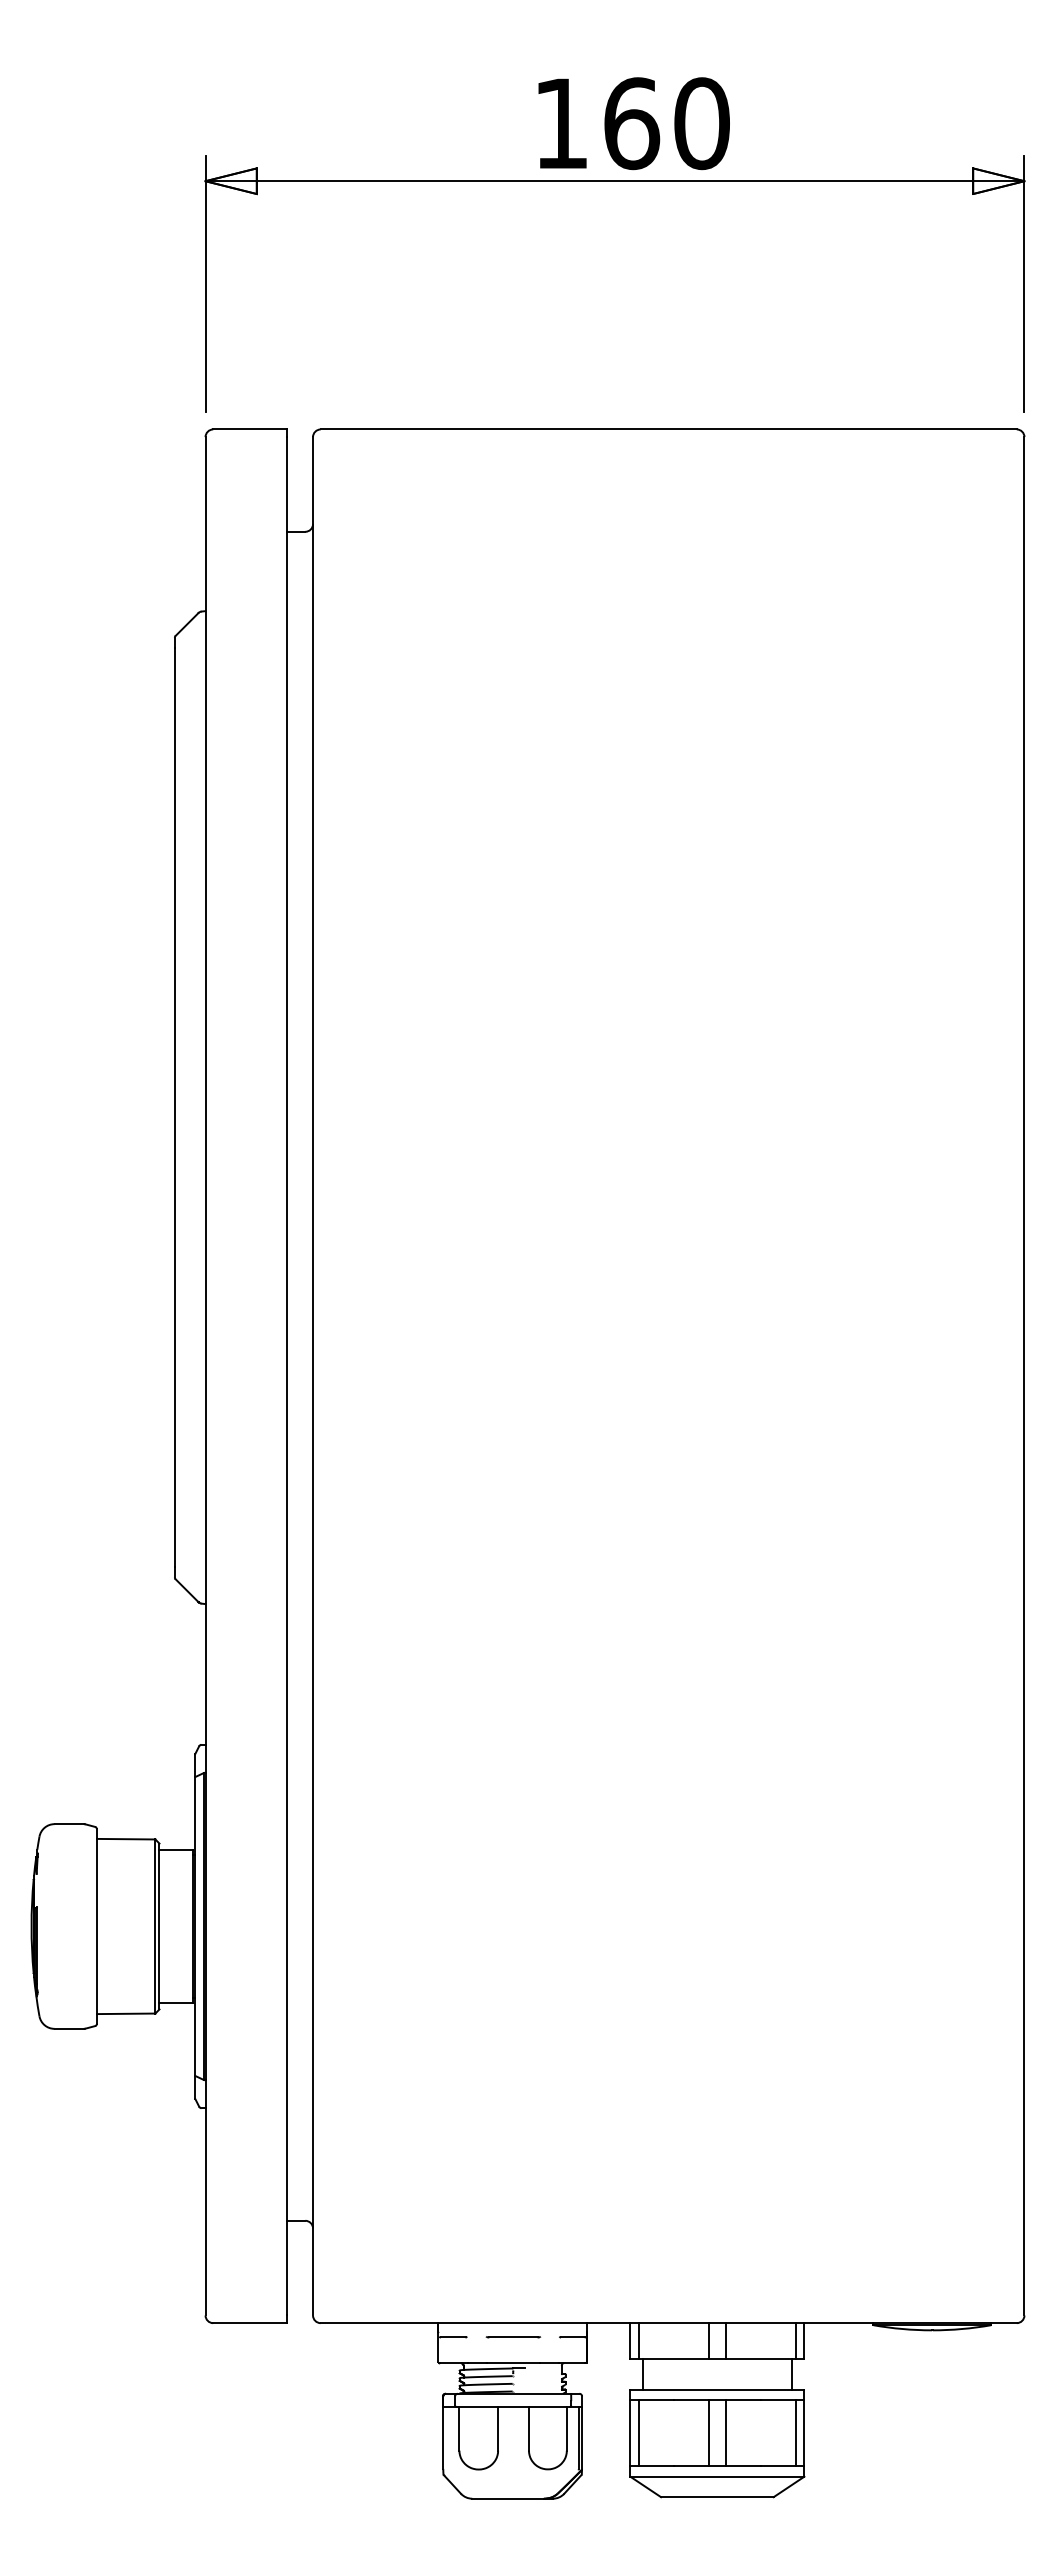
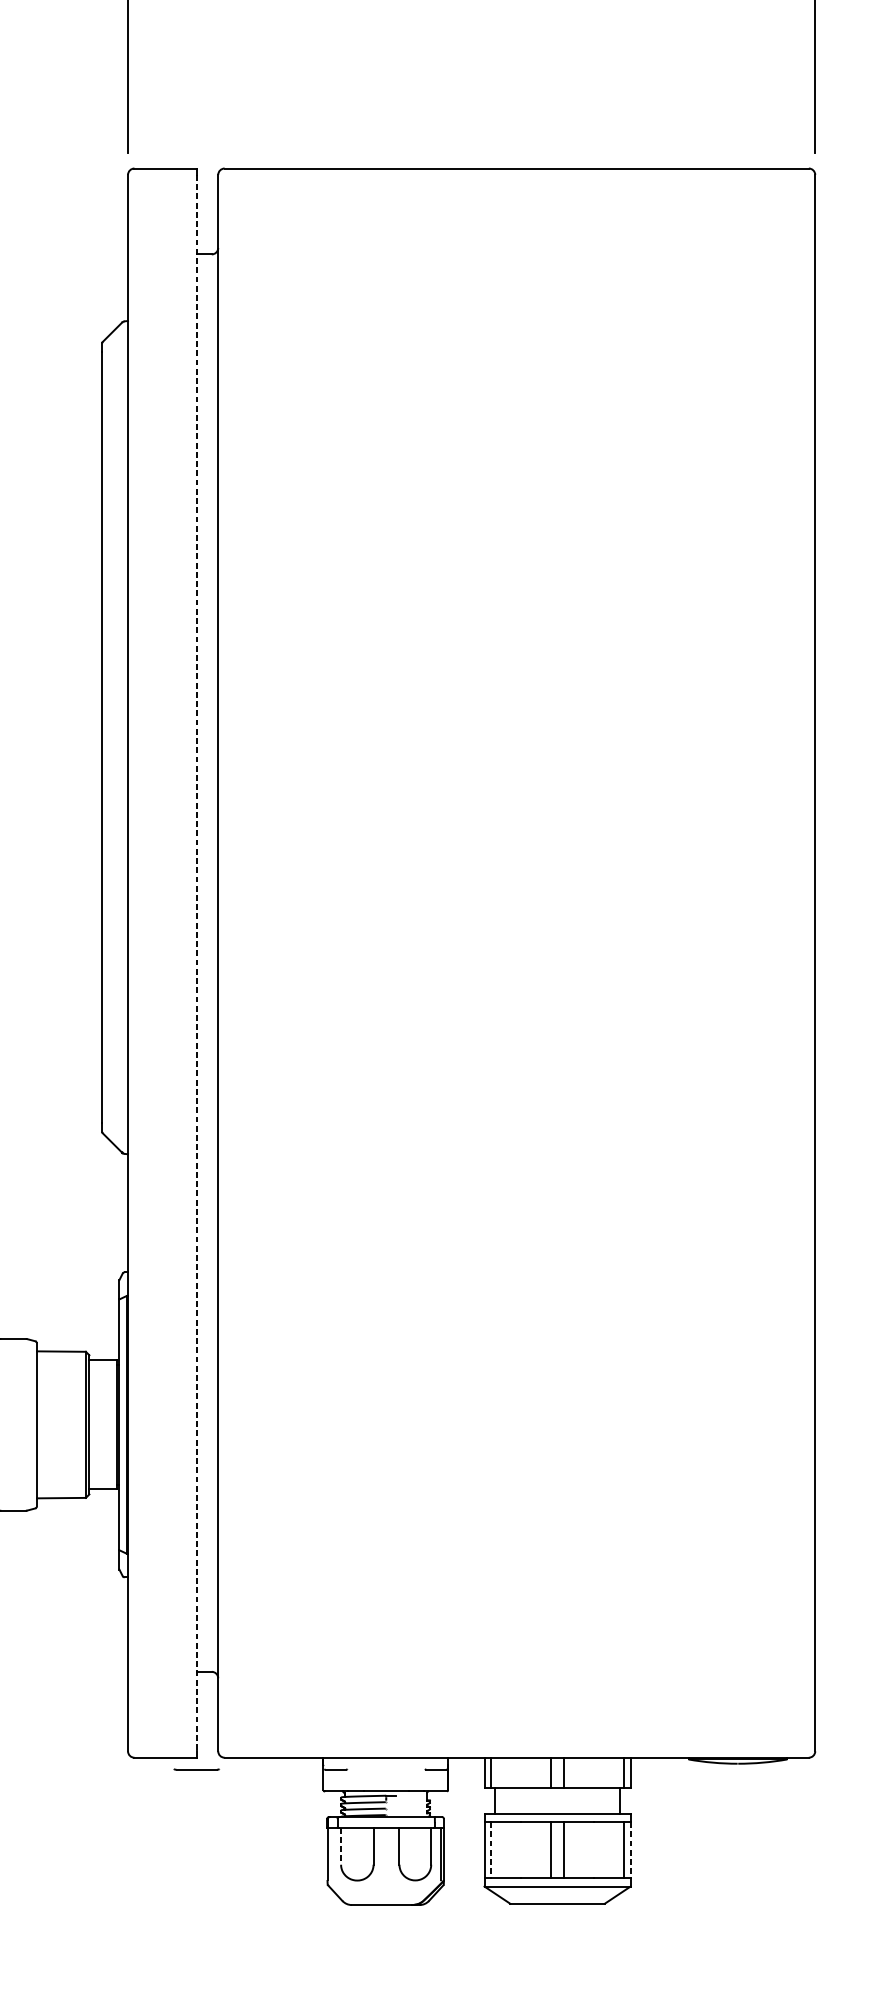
line: (287, 1376) -> (196, 963), solid -> dashed
line: (513, 2337) -> (196, 1769), moved
line: (459, 2429) -> (341, 1846), solid -> dashed
line: (638, 2433) -> (491, 1850), solid -> dashed
line: (804, 2433) -> (630, 1850), solid -> dashed

